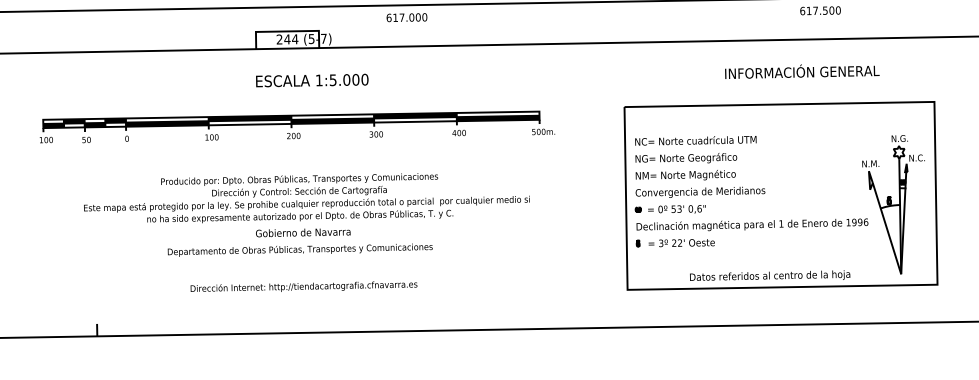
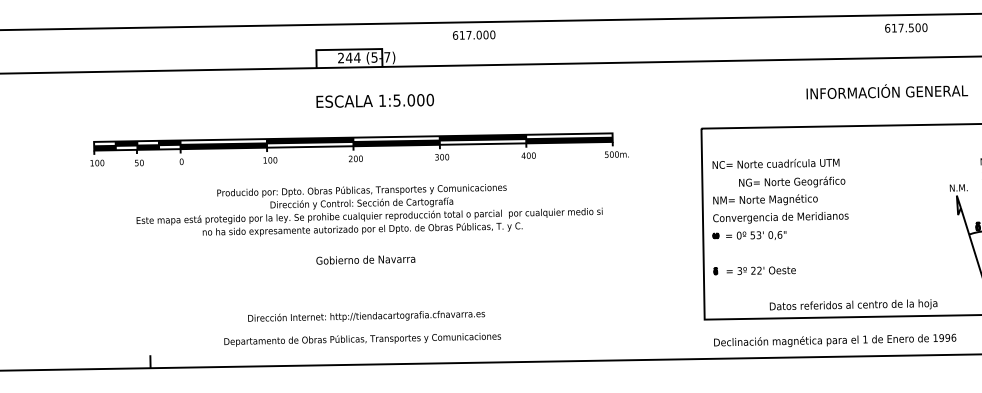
text: (686, 158) -> (792, 182), moved
text: (306, 198) -> (369, 210), moved
text: (752, 224) -> (835, 340), moved
text: (299, 249) -> (361, 339), moved

